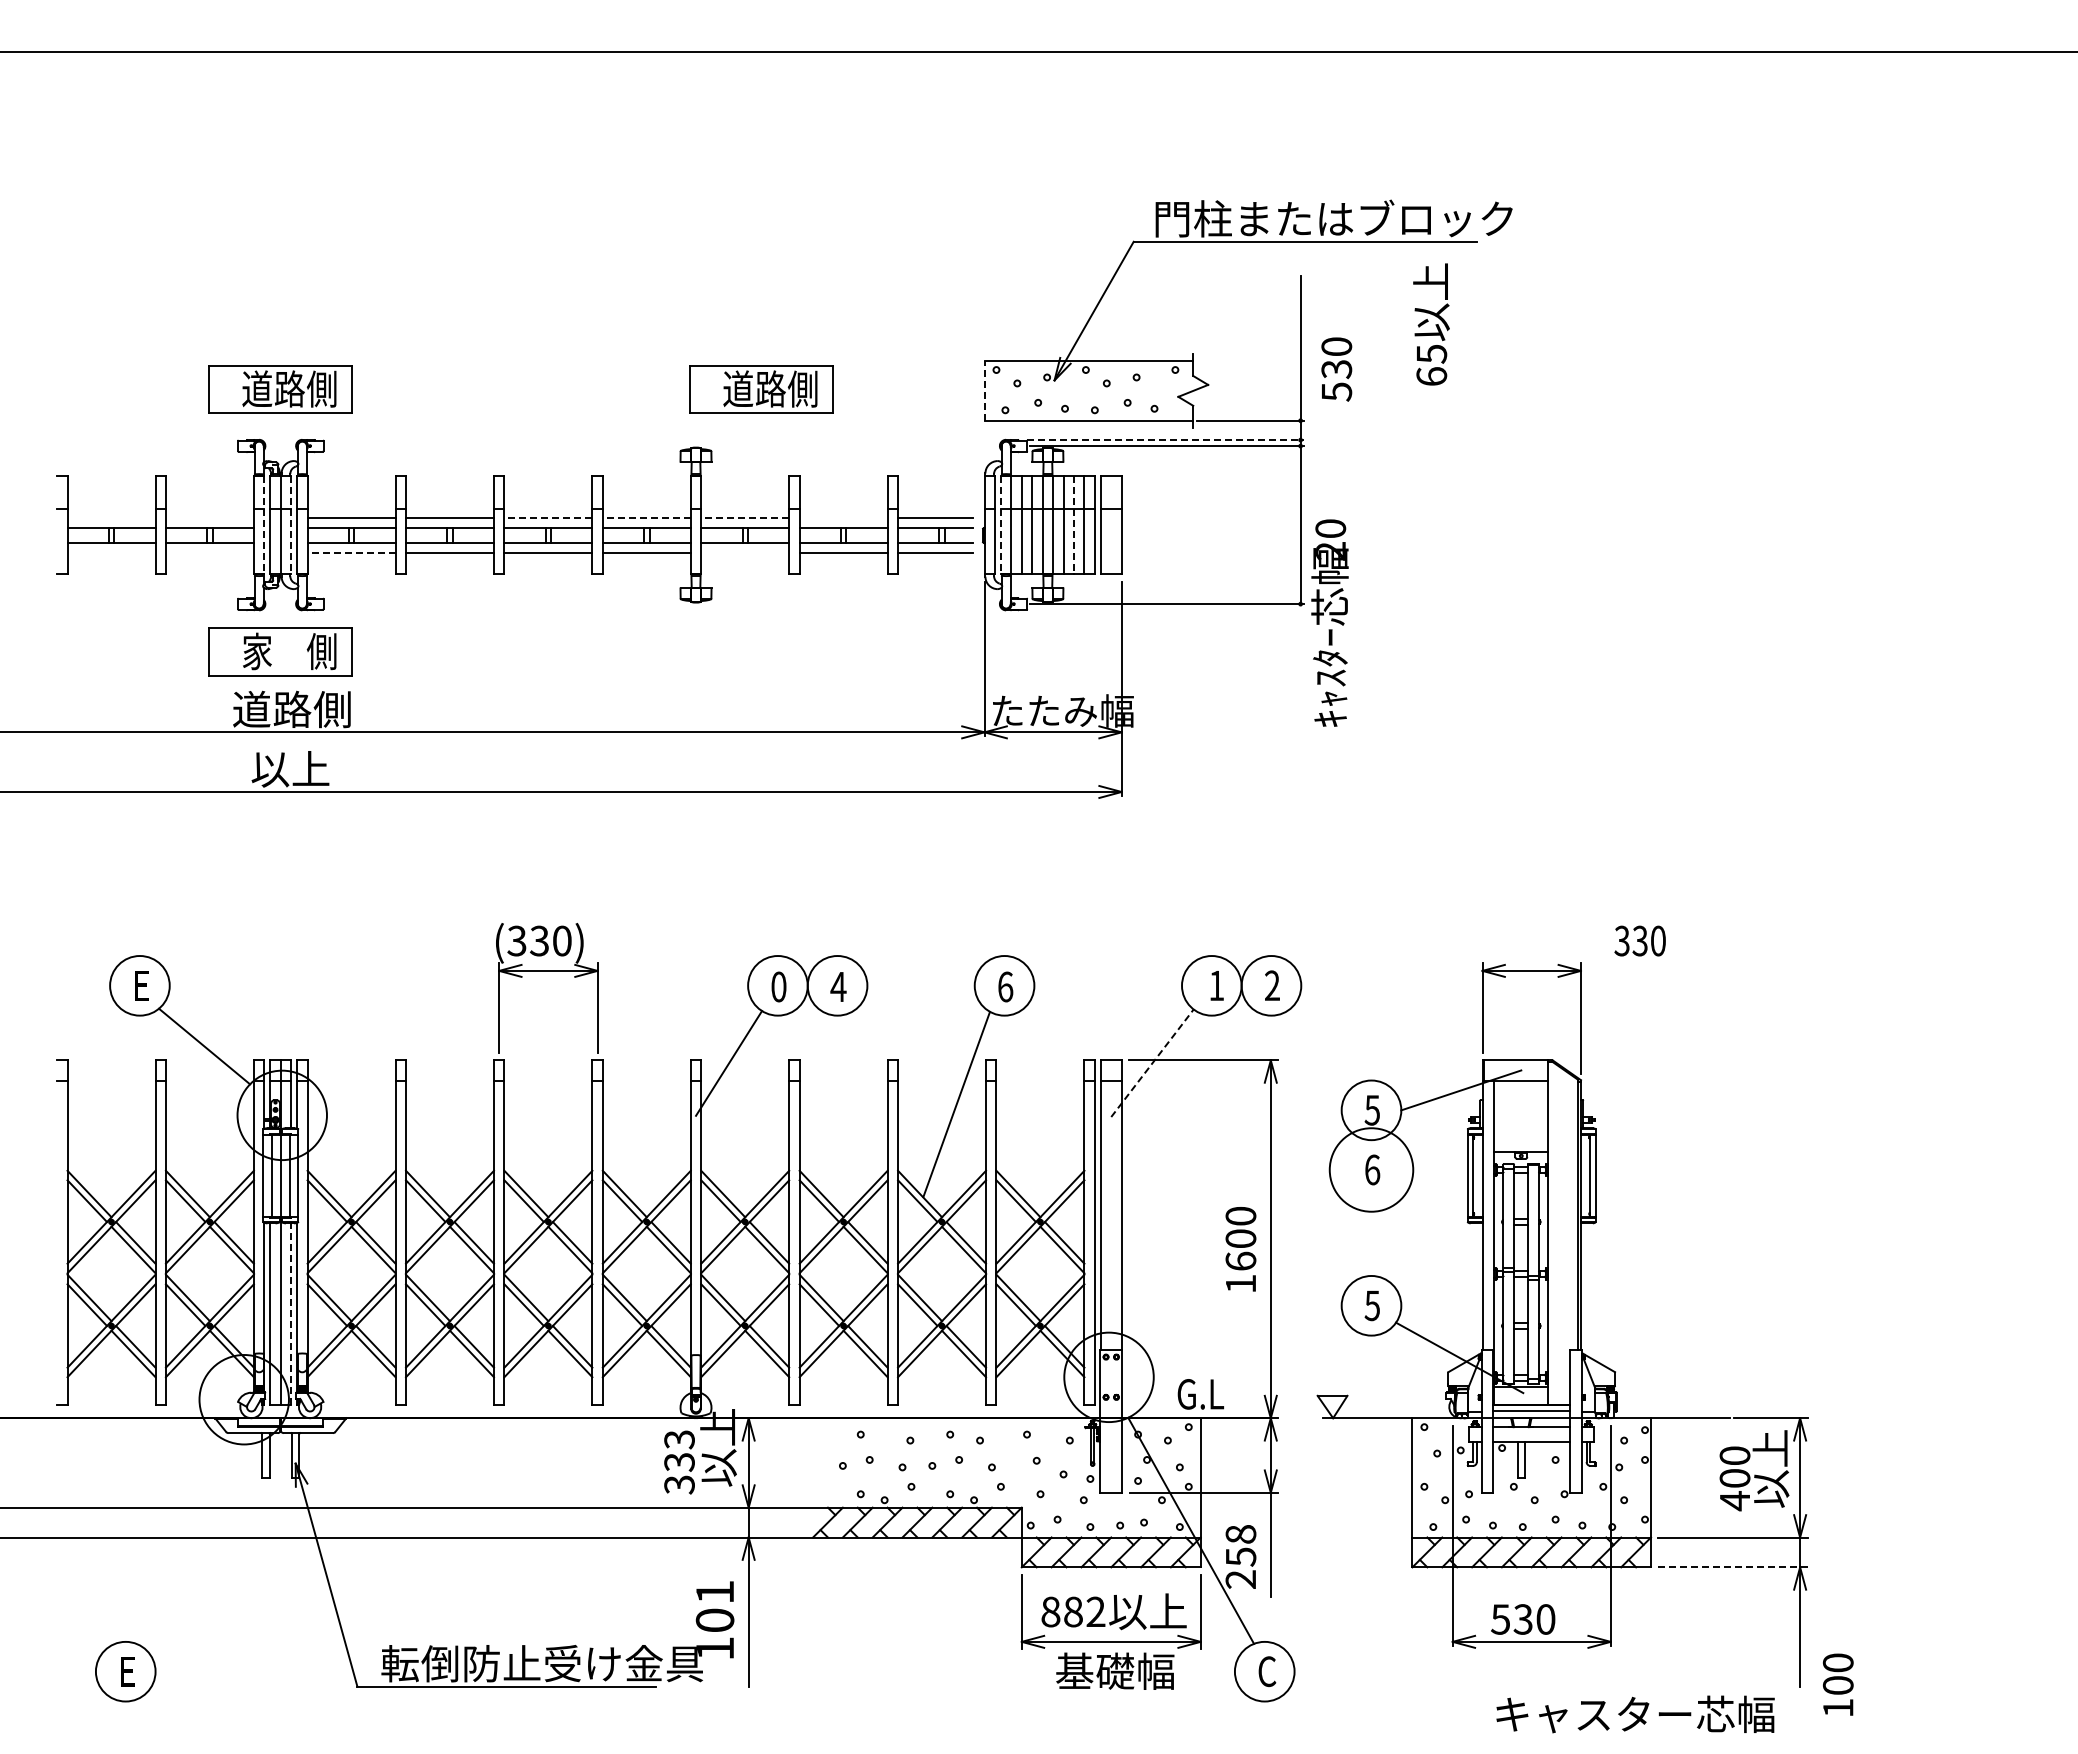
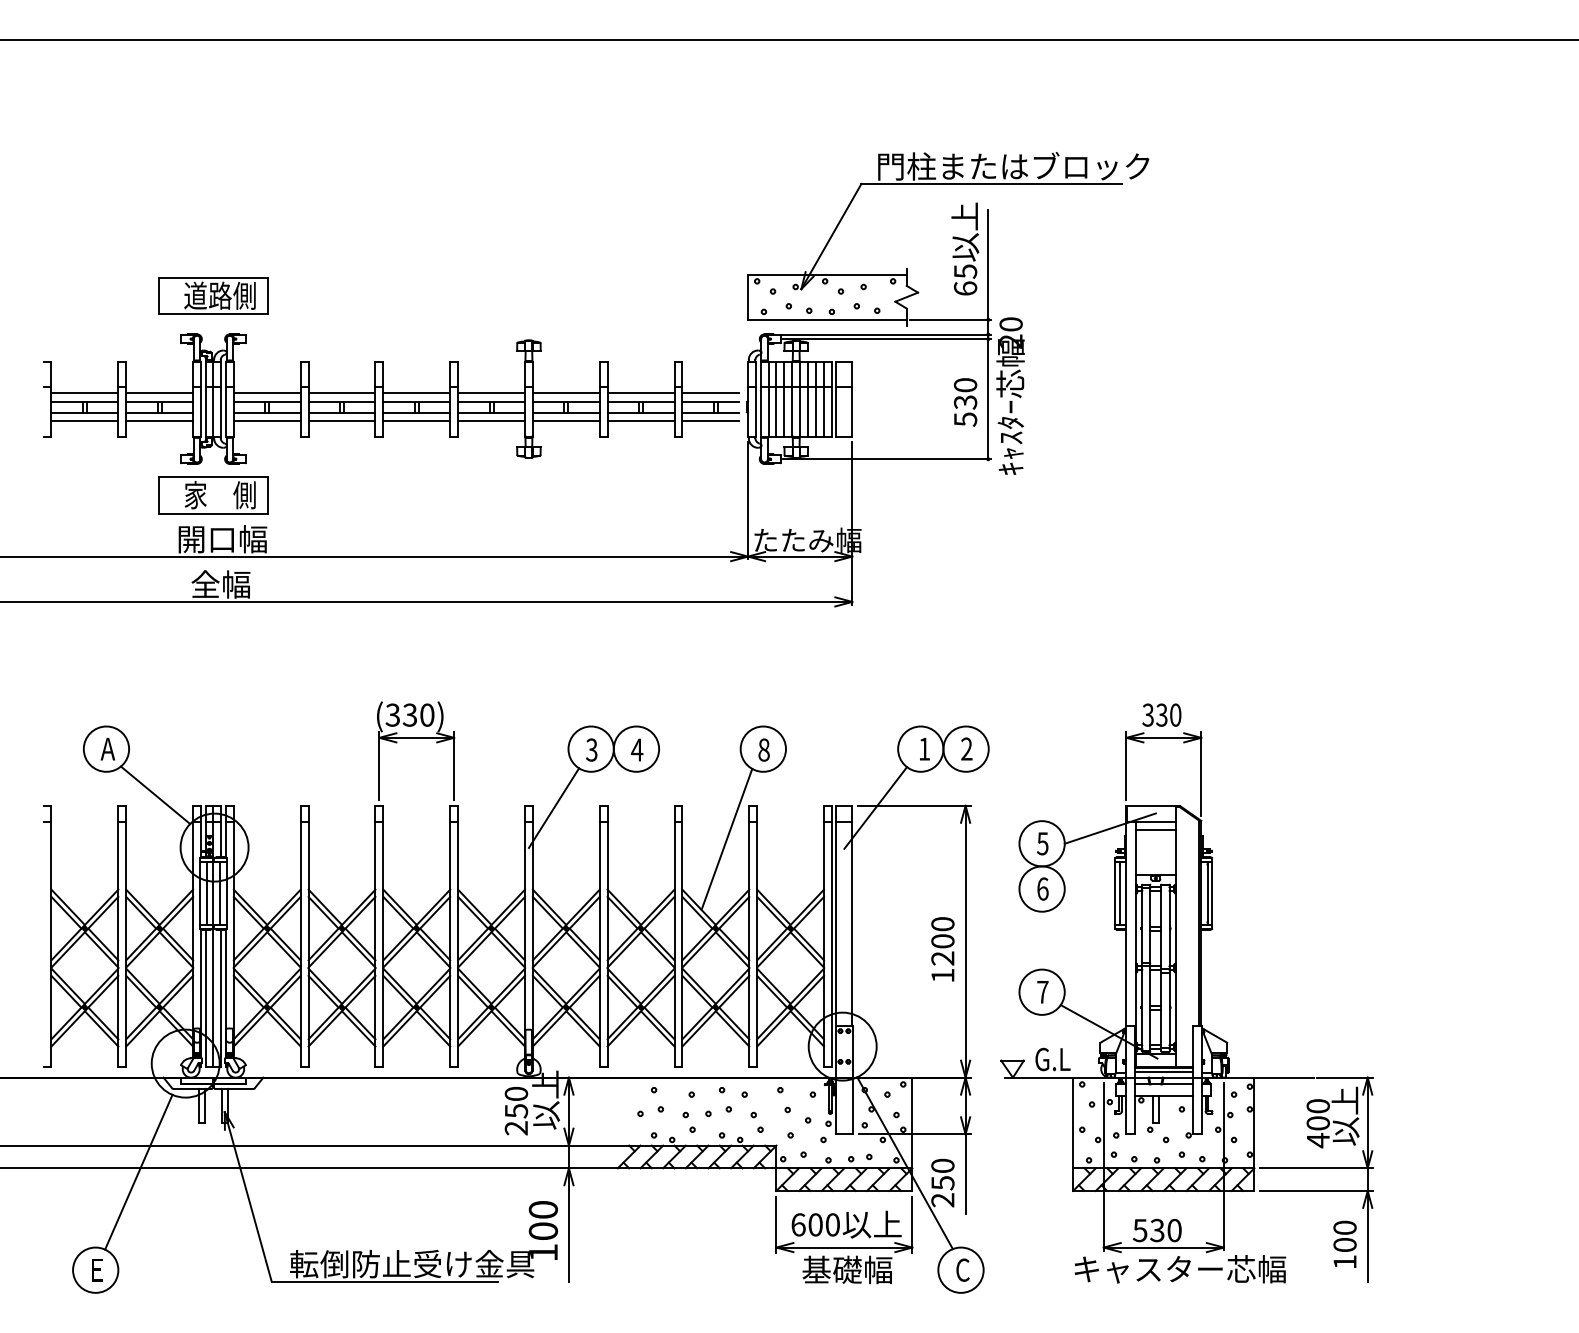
text: (1431, 324) -> (965, 249), moved
text: (1336, 369) -> (965, 402), moved
part: (761, 389) -> (578, 296), removed
line: (984, 390) -> (748, 296), dashed -> solid
line: (1165, 440) -> (885, 334), dashed -> solid
line: (111, 517) -> (84, 393), added
line: (209, 517) -> (159, 393), added
line: (548, 517) -> (416, 393), dashed -> solid
line: (646, 517) -> (491, 393), dashed -> solid
line: (745, 517) -> (566, 393), dashed -> solid
line: (843, 517) -> (640, 393), added
line: (264, 525) -> (201, 399), dashed -> solid
line: (291, 525) -> (221, 399), dashed -> solid
line: (1000, 525) -> (760, 399), dashed -> solid
line: (1073, 525) -> (815, 399), dashed -> solid
line: (111, 553) -> (84, 420), added
line: (209, 553) -> (159, 420), added
line: (351, 553) -> (267, 420), dashed -> solid
line: (745, 553) -> (566, 420), added
text: (1329, 622) -> (1010, 395), moved
text: (292, 709) -> (222, 539), 道路側 -> 開口幅
text: (290, 768) -> (220, 584), 以上 -> 全幅
text: (1639, 940) -> (1161, 714), moved
text: (141, 985) -> (107, 748), E -> A
text: (778, 986) -> (591, 749), 0 -> 3
text: (1005, 986) -> (764, 749), 6 -> 8
line: (1152, 1063) -> (875, 808), dashed -> solid
line: (1521, 1091) -> (1156, 829), added
circle: (1371, 1169) -> (1042, 888), size x0.71
text: (1240, 1260) -> (942, 957), 1600 -> 1200
text: (1372, 1305) -> (1042, 992), 5 -> 7
line: (291, 1314) -> (221, 998), dashed -> solid
text: (1200, 1394) -> (1052, 1059), moved
text: (679, 1462) -> (516, 1111), 333 -> 250
text: (1241, 1534) -> (943, 1166), 258 -> 250
line: (182, 1542) -> (138, 1172), added
line: (1733, 1567) -> (1317, 1191), dashed -> solid
text: (714, 1591) -> (542, 1209), 101 -> 100
text: (1073, 1611) -> (815, 1224), 882 -> 600
text: (1838, 1684) -> (1345, 1244), moved
text: (1635, 1714) -> (1180, 1269), moved

